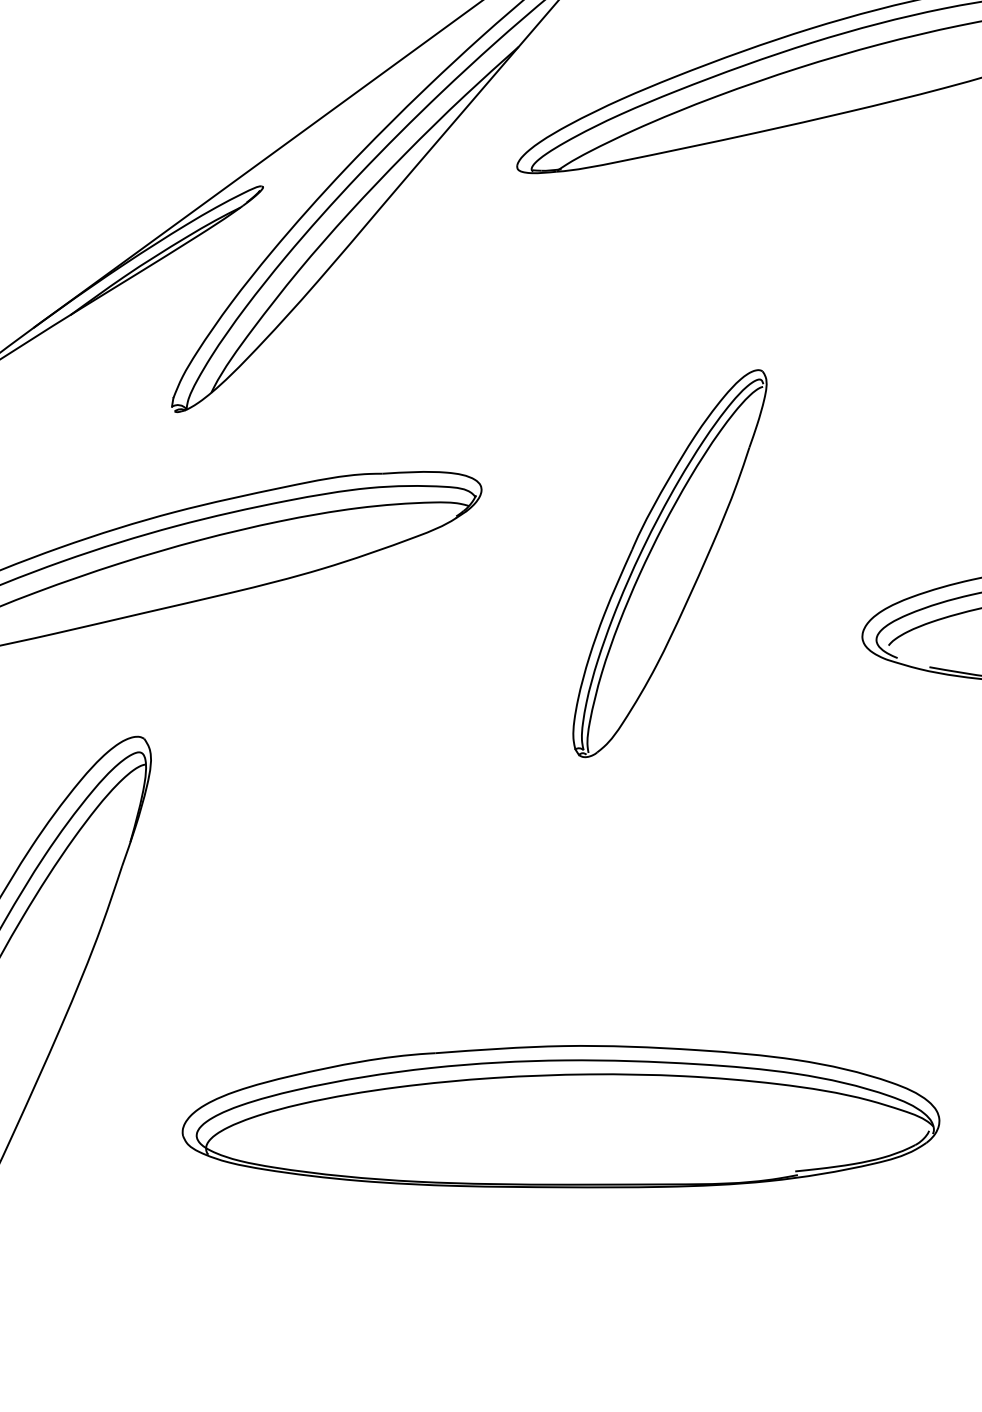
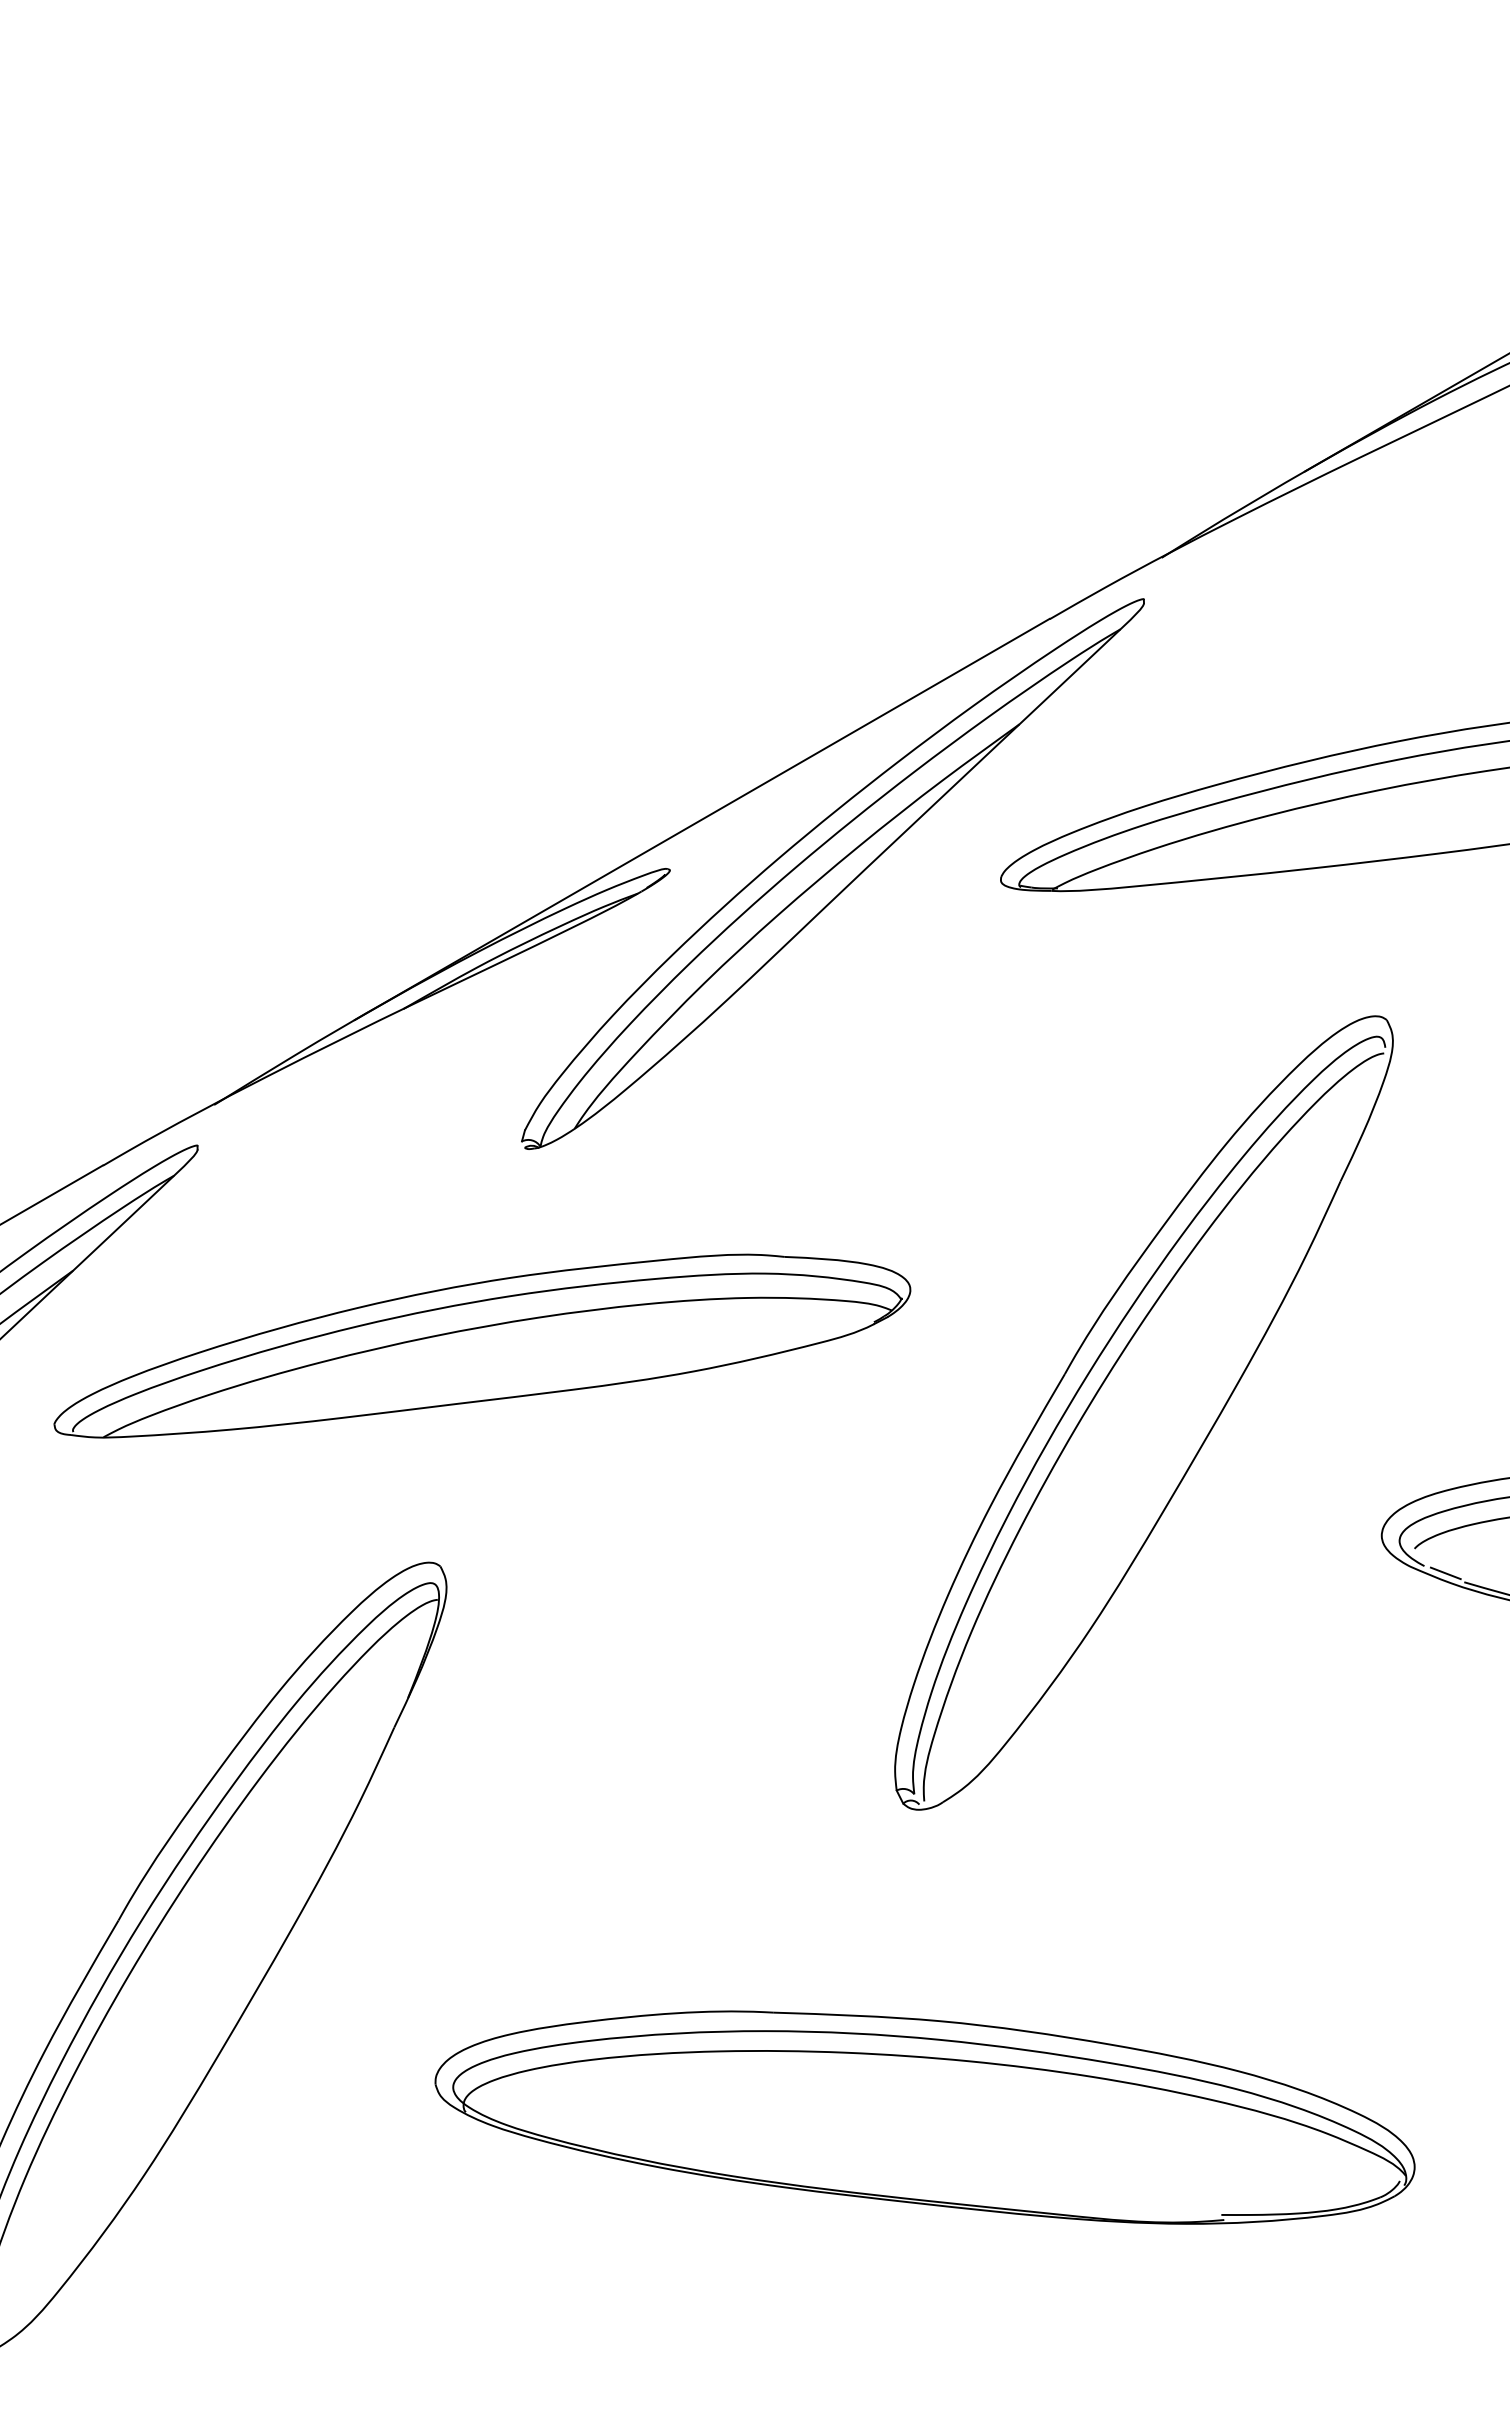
part: (669, 563) -> (1143, 1412), size x1.67
line: (914, 662) -> (1445, 1573), added

